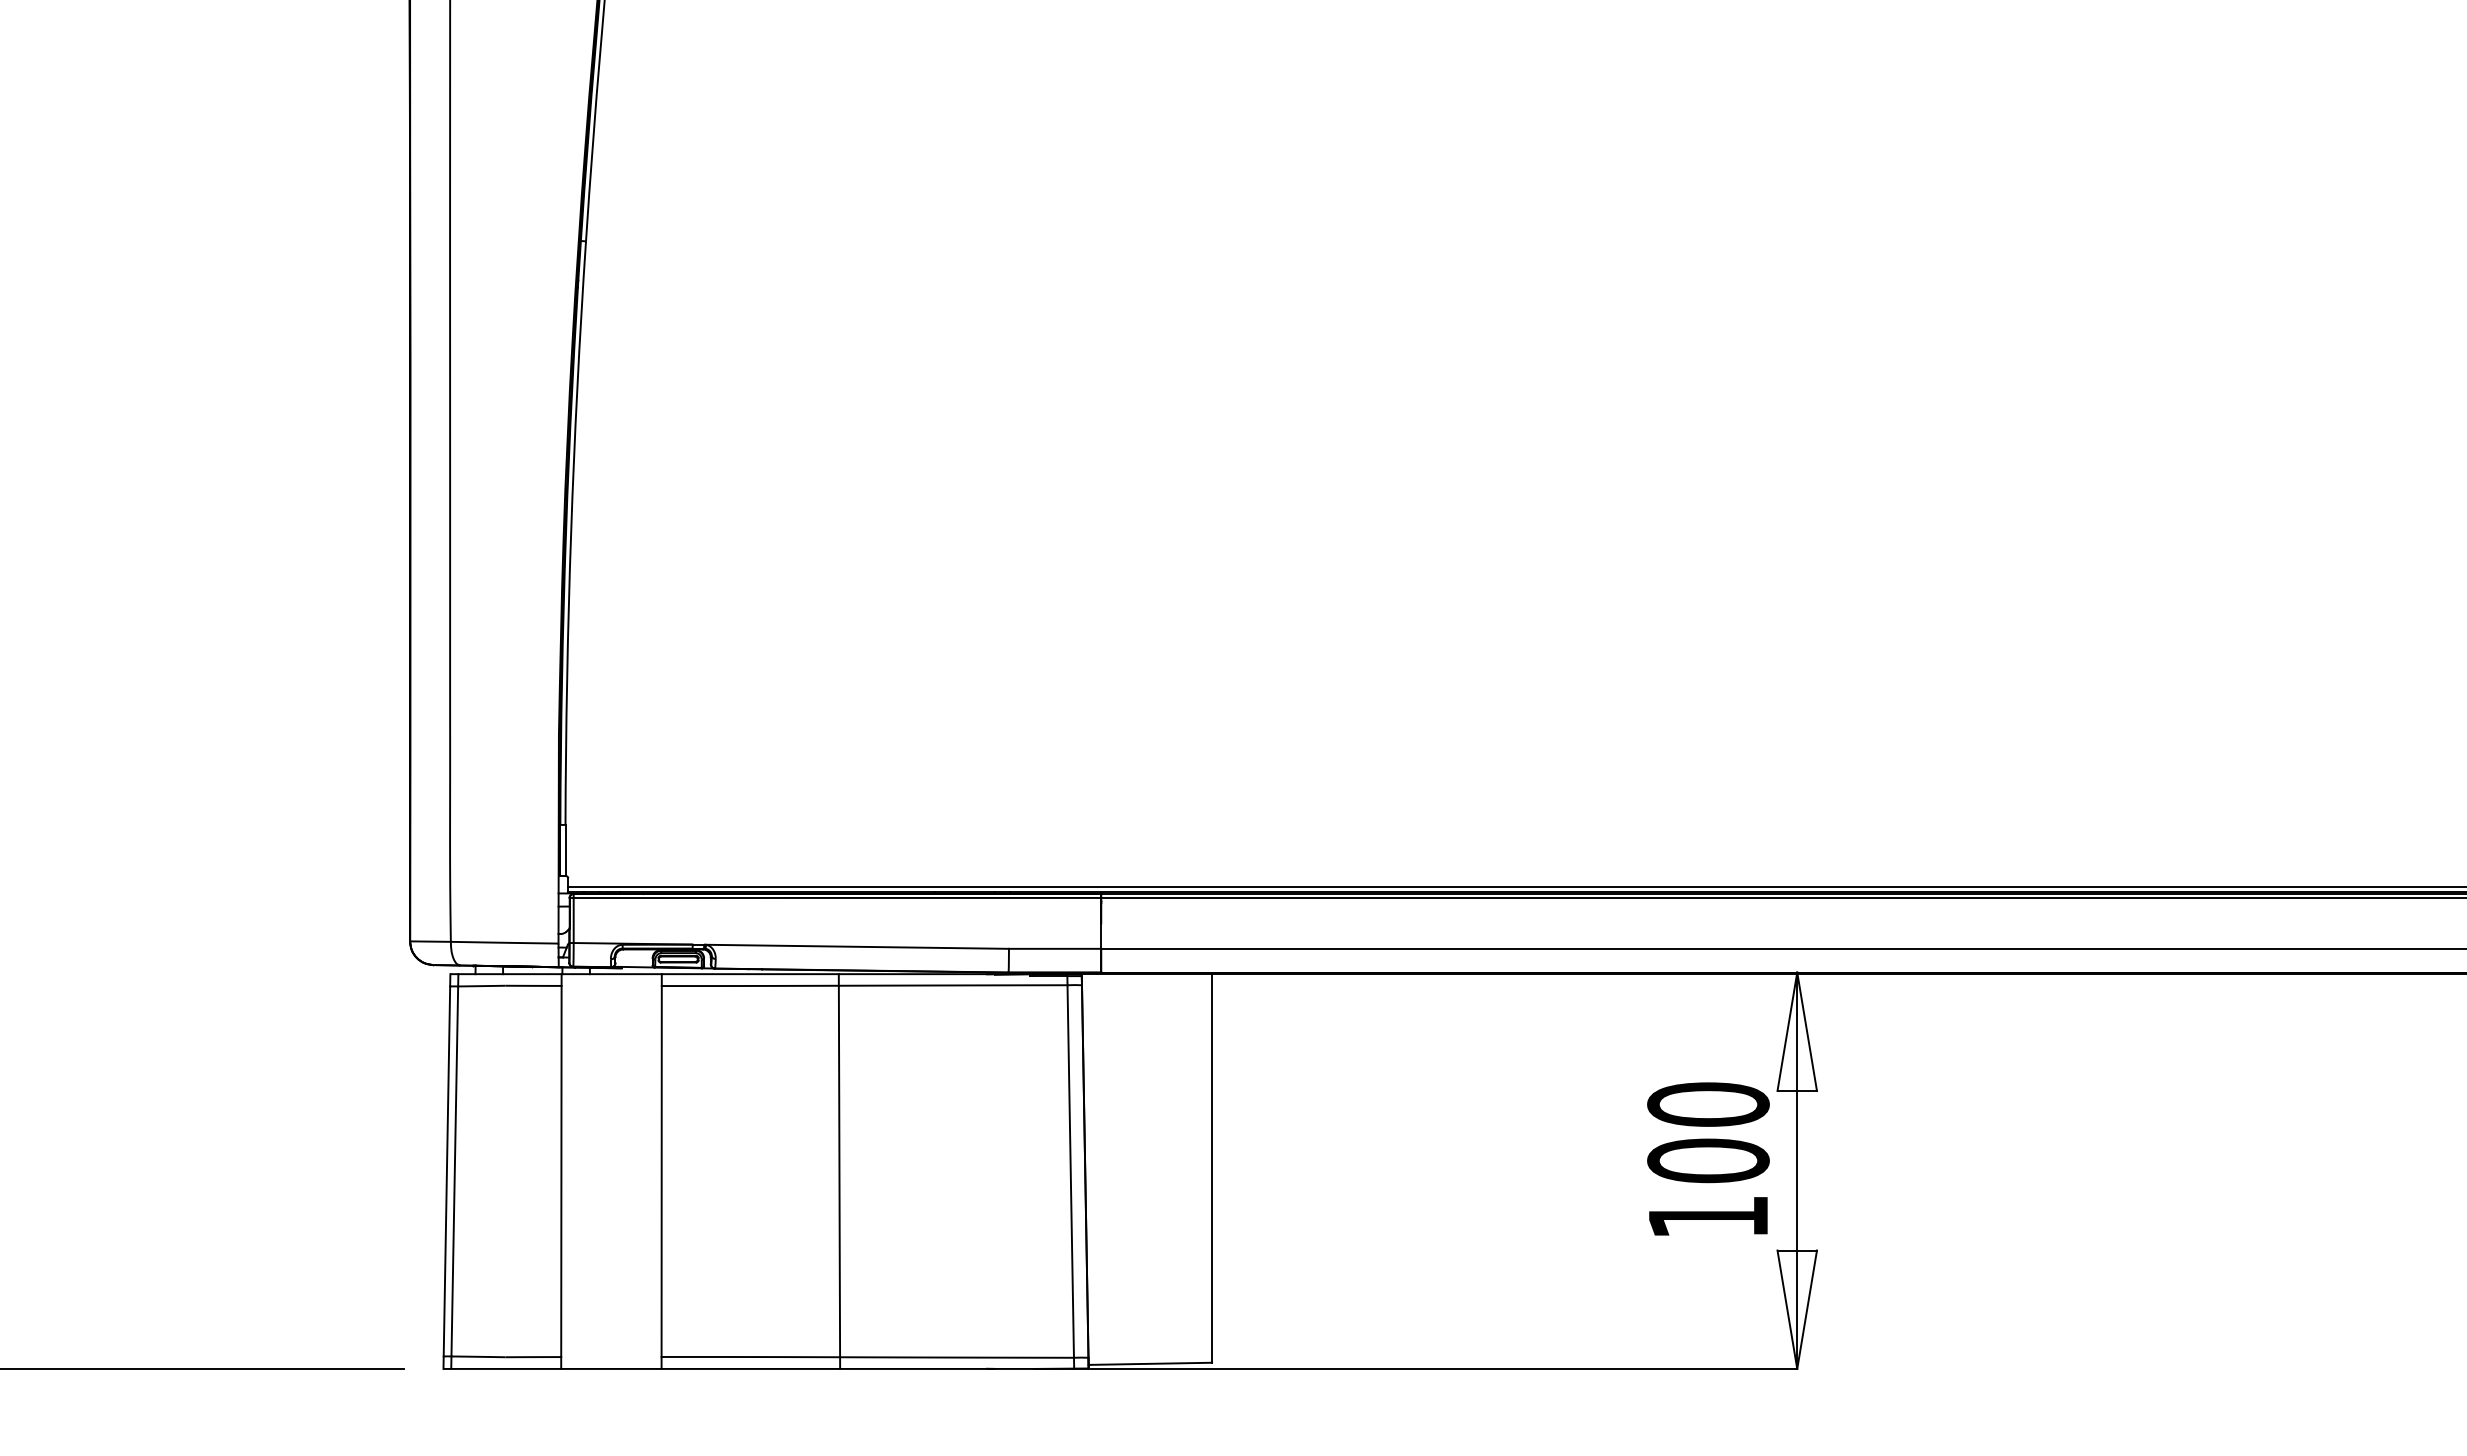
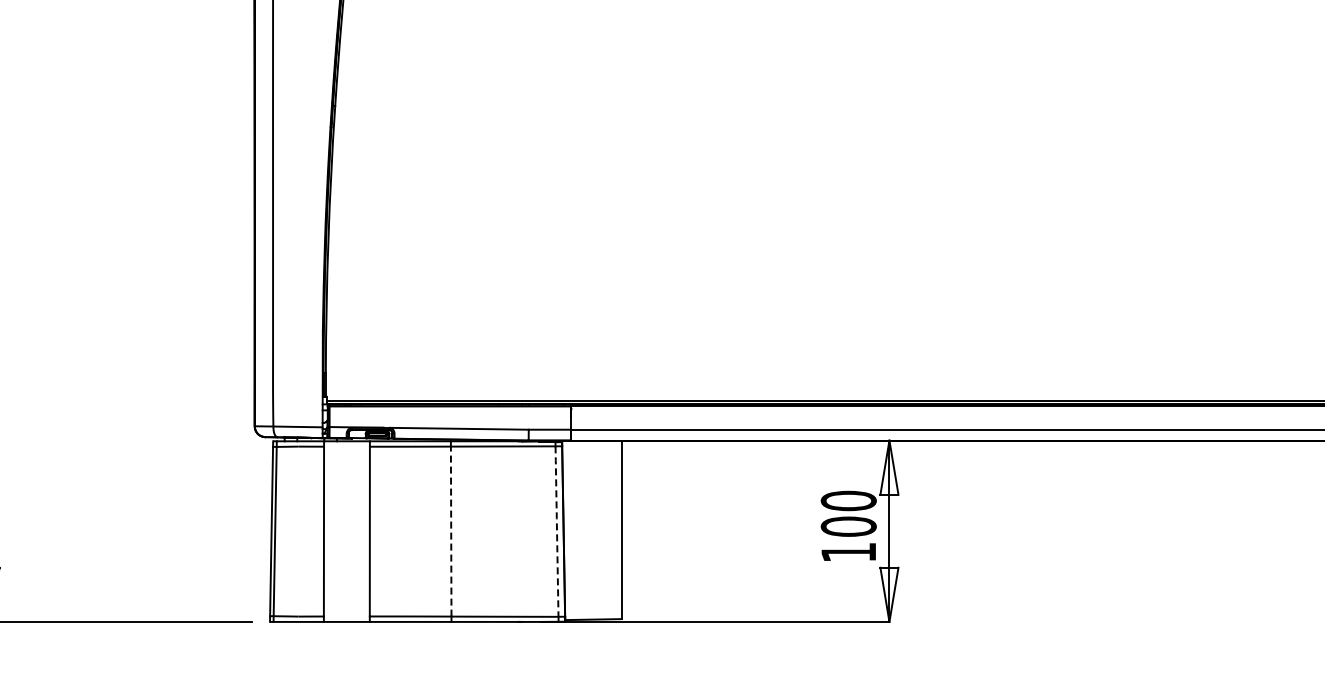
line: (1071, 1169) -> (557, 530), solid -> dashed
line: (840, 1171) -> (451, 531), solid -> dashed

